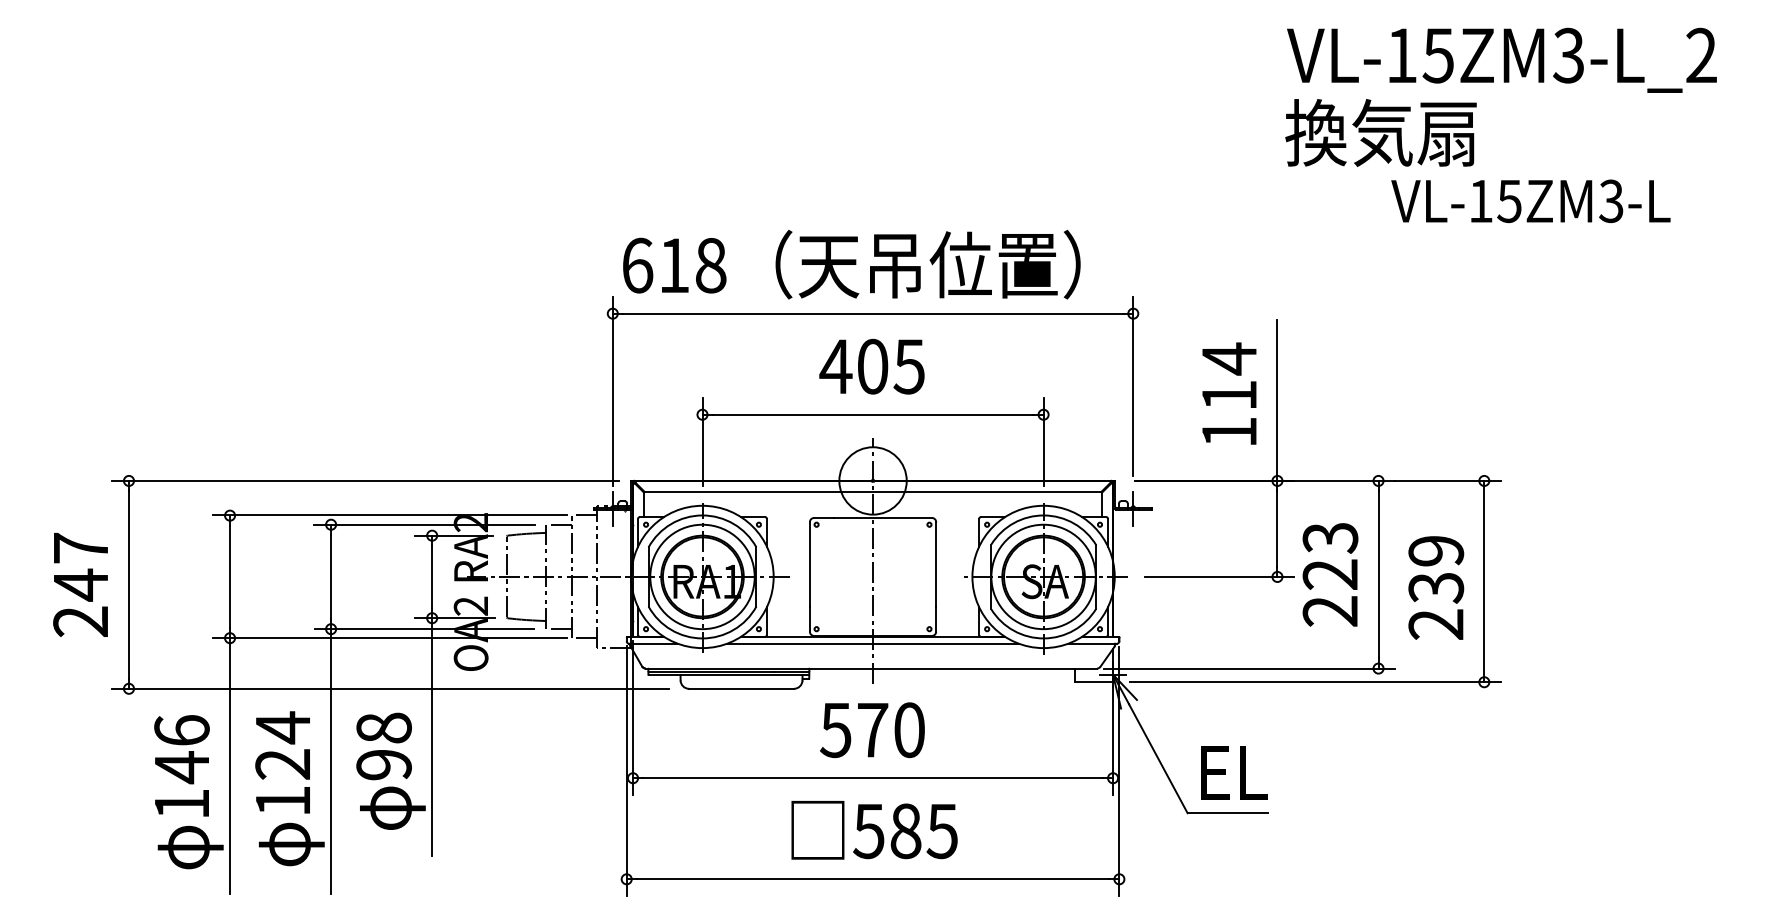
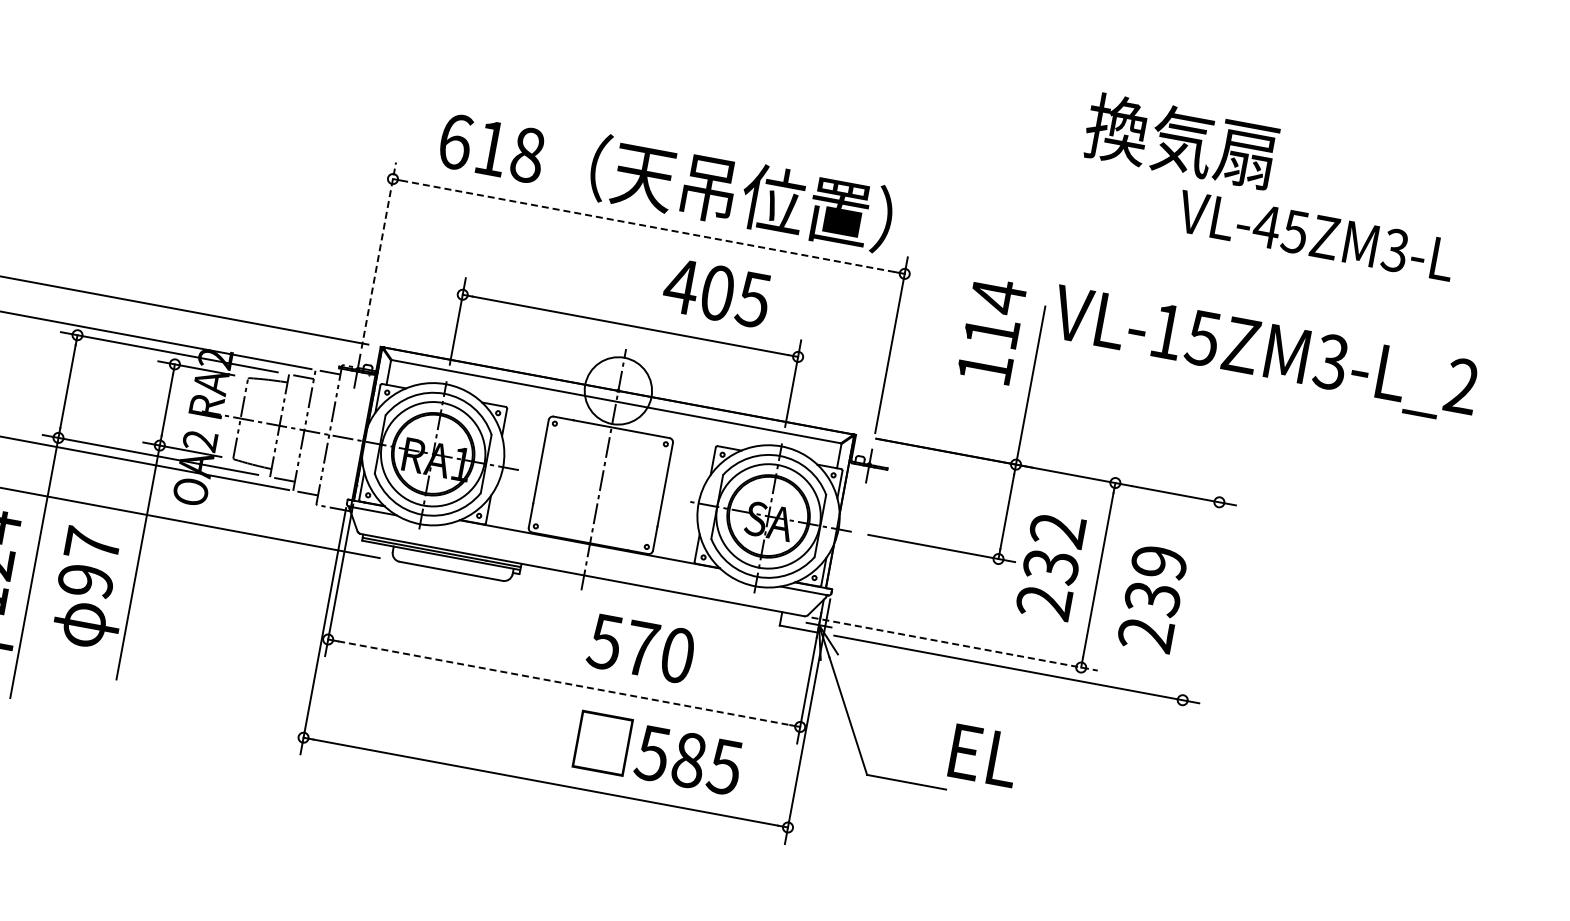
text: (1501, 59) -> (1264, 353), moved
text: (1480, 201) -> (1266, 226), VL-15ZM3-L -> VL-45ZM3-L
text: (851, 264) -> (666, 179), moved
line: (872, 313) -> (648, 226), solid -> dashed
text: (871, 366) -> (716, 292), moved
line: (612, 391) -> (378, 255), solid -> dashed
text: (1229, 393) -> (992, 330), moved
text: (1330, 556) -> (1054, 548), 223 -> 232
line: (1484, 581) -> (1201, 601), removed
line: (873, 643) -> (589, 550), removed
line: (1249, 668) -> (954, 643), solid -> dashed
text: (383, 727) -> (92, 544), 98 -> 97
text: (872, 730) -> (641, 648), moved
text: (1234, 772) -> (984, 755), moved
line: (873, 778) -> (564, 683), solid -> dashed
text: (874, 830) -> (658, 753), moved

